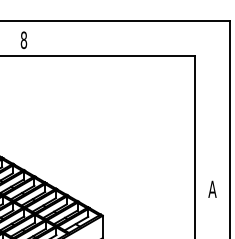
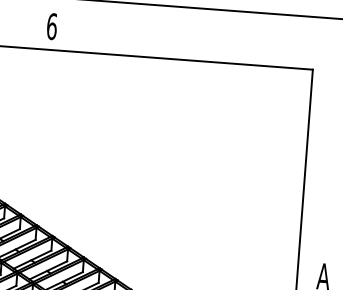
text: (23, 39) -> (51, 25), 8 -> 6

